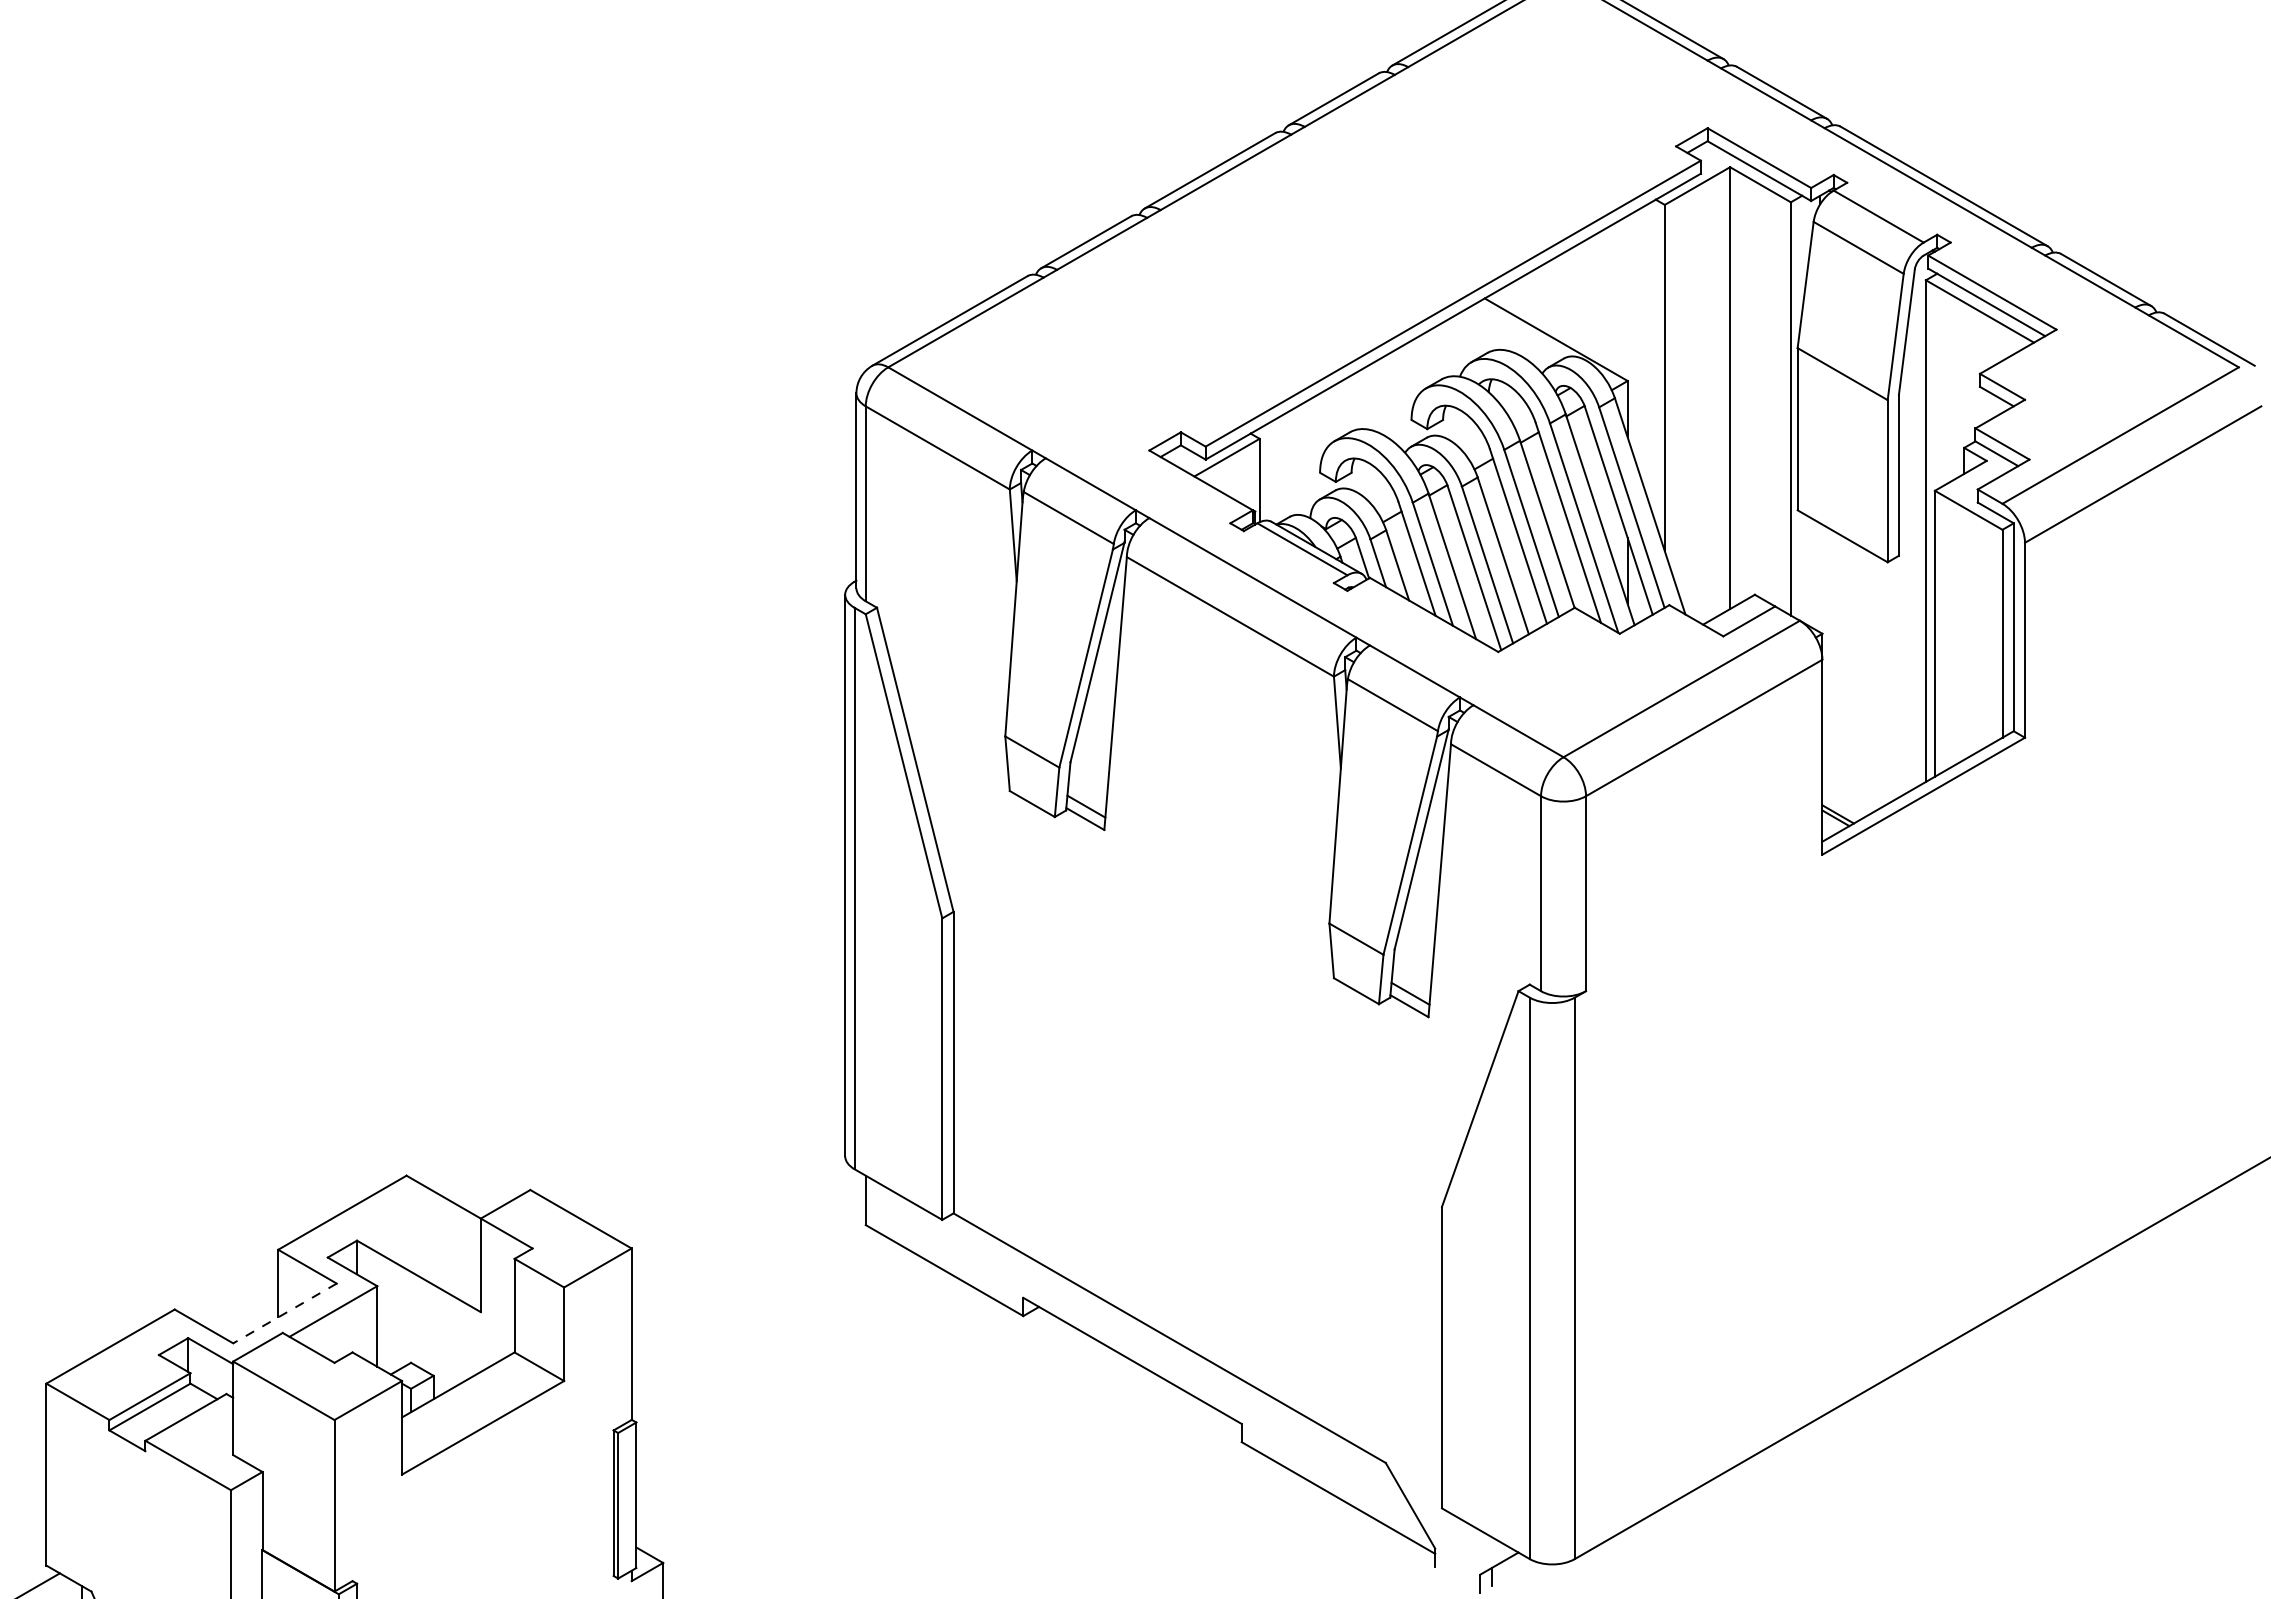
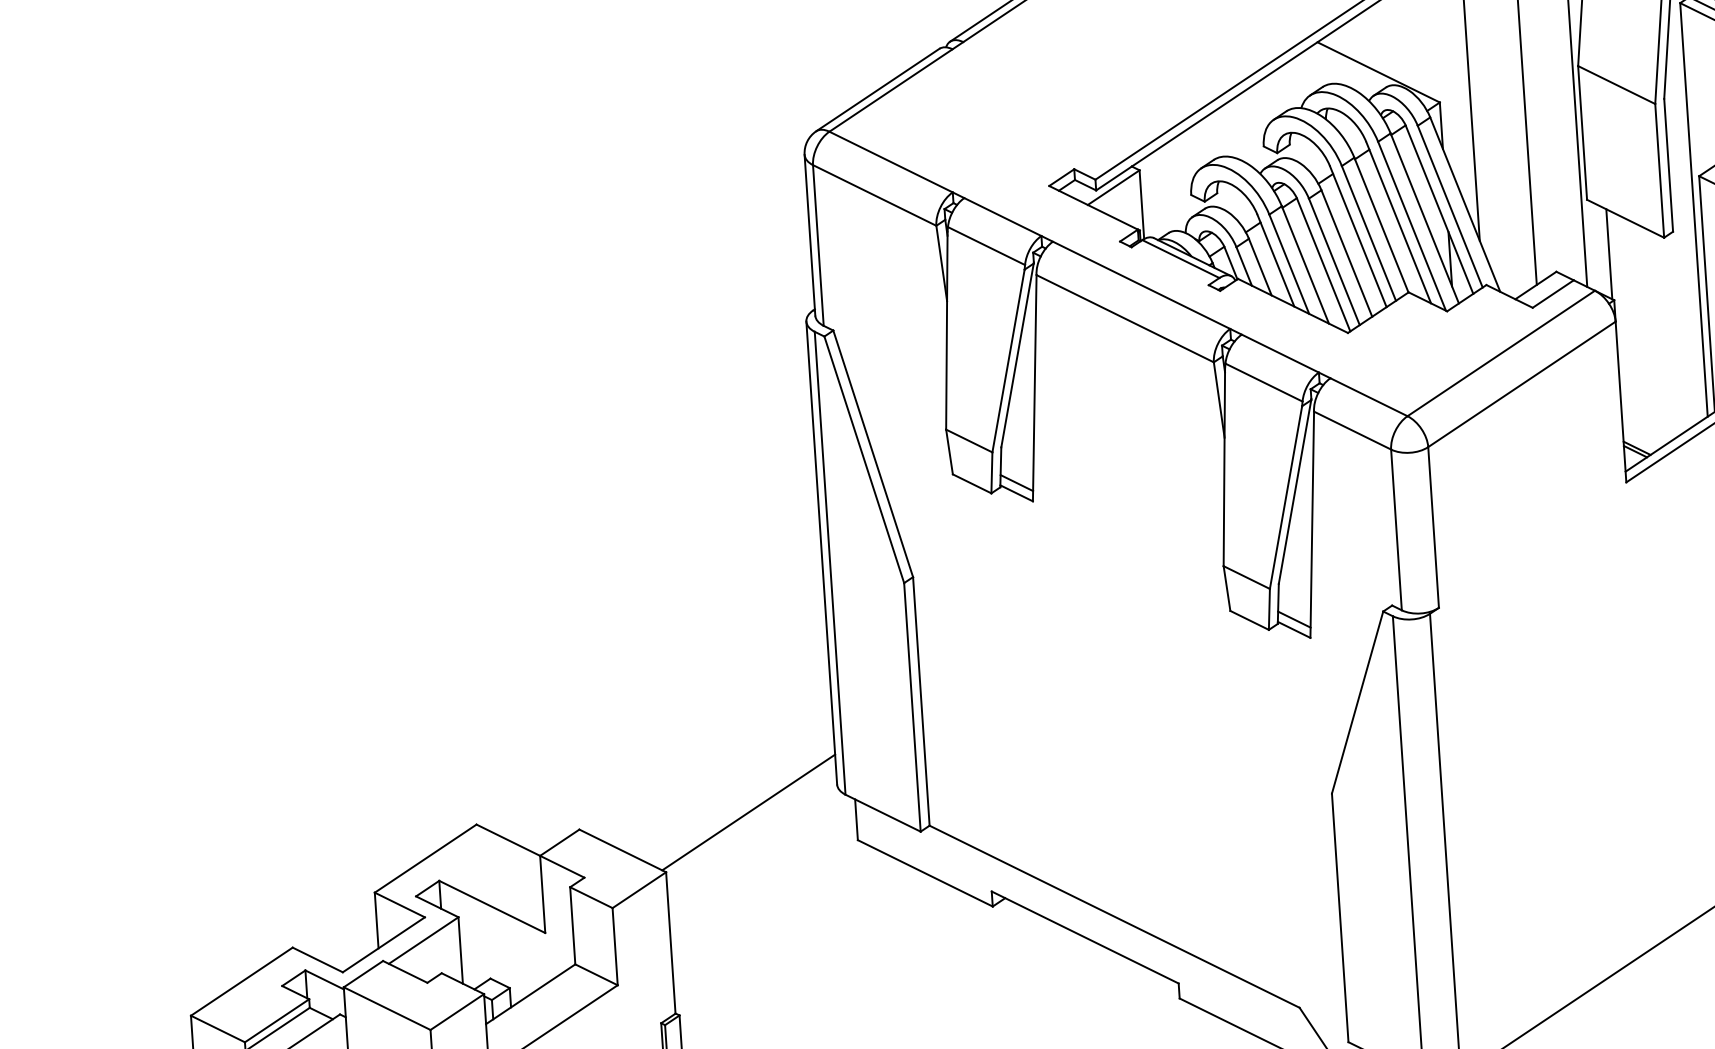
line: (1820, 577) -> (1609, 253), added
line: (736, 1182) -> (748, 812), added
line: (285, 1313) -> (384, 944), dashed -> solid

